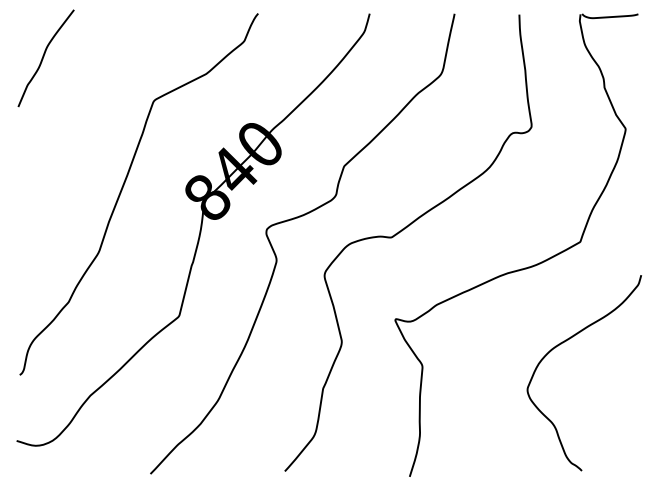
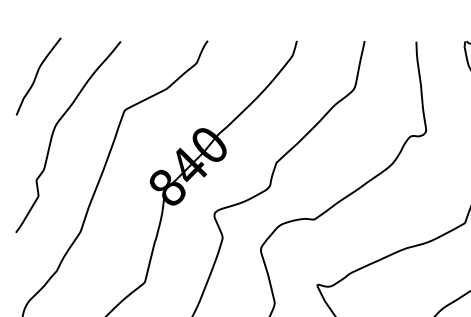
curve: (65, 128) -> (54, 132), added

